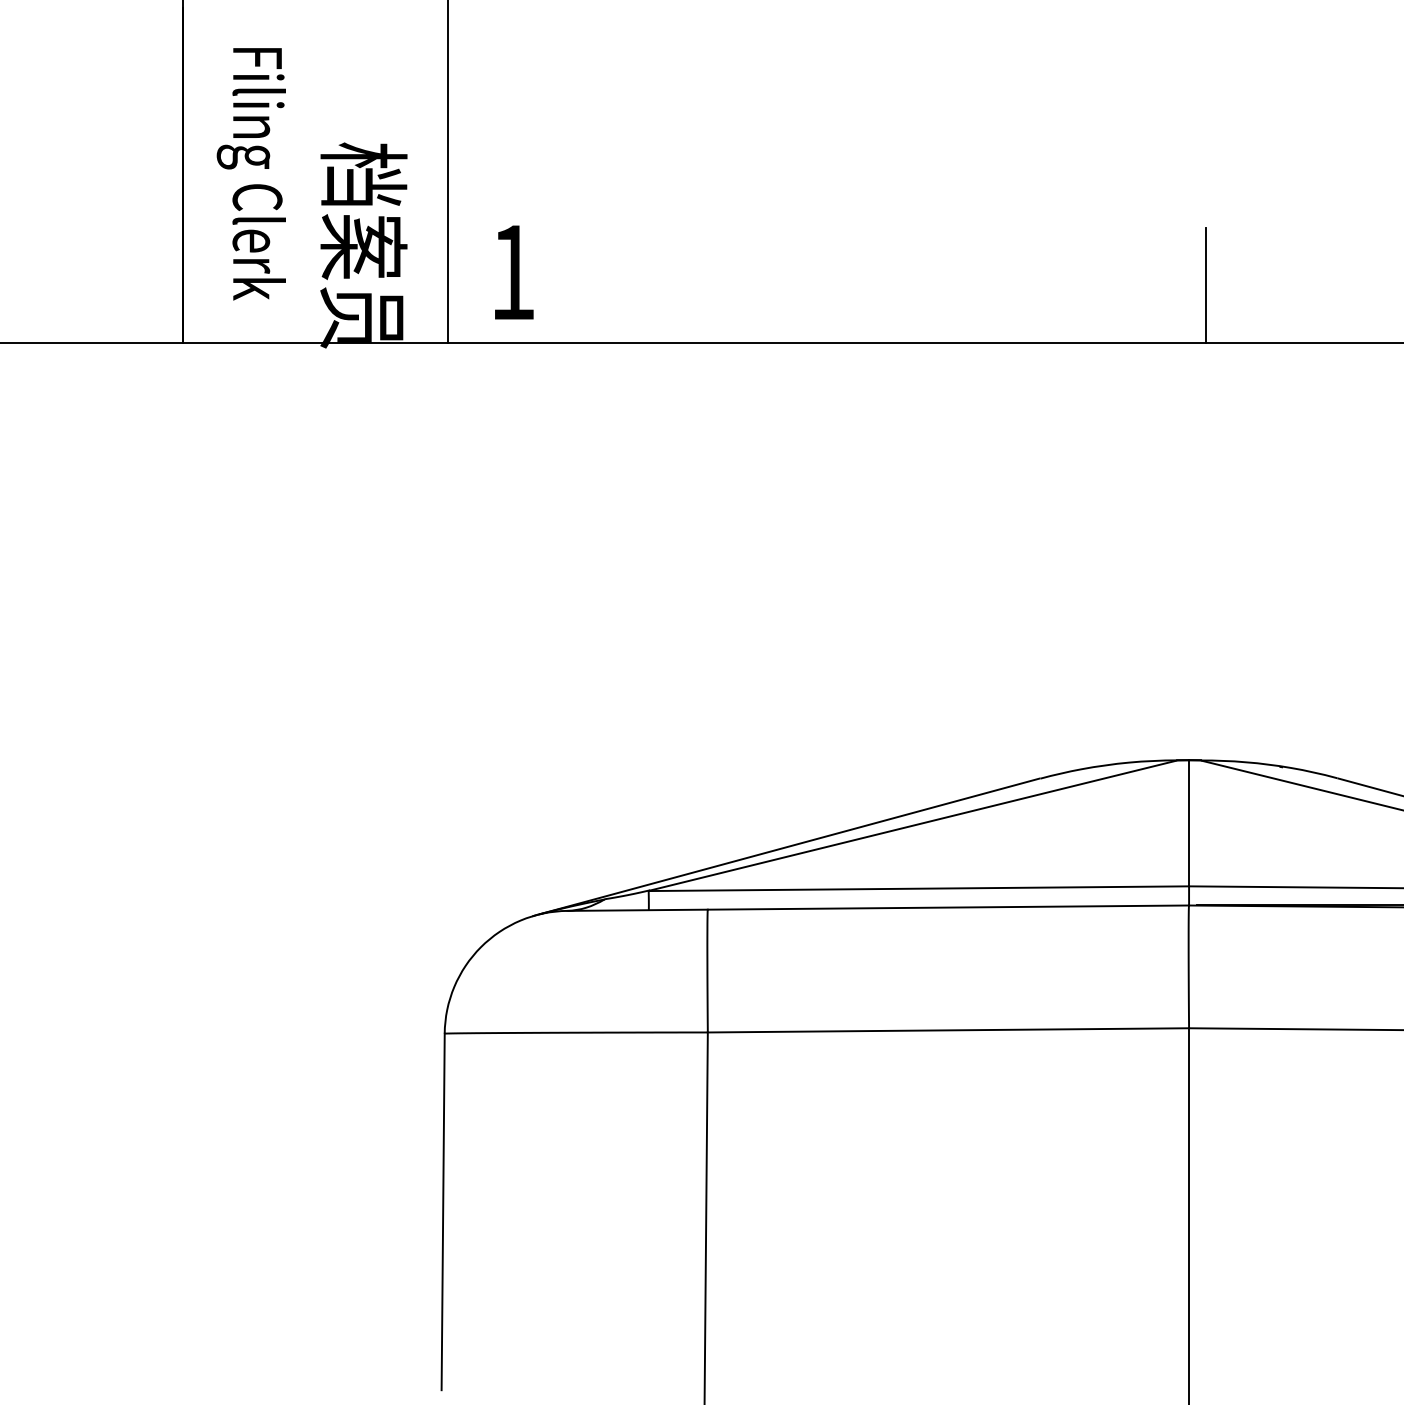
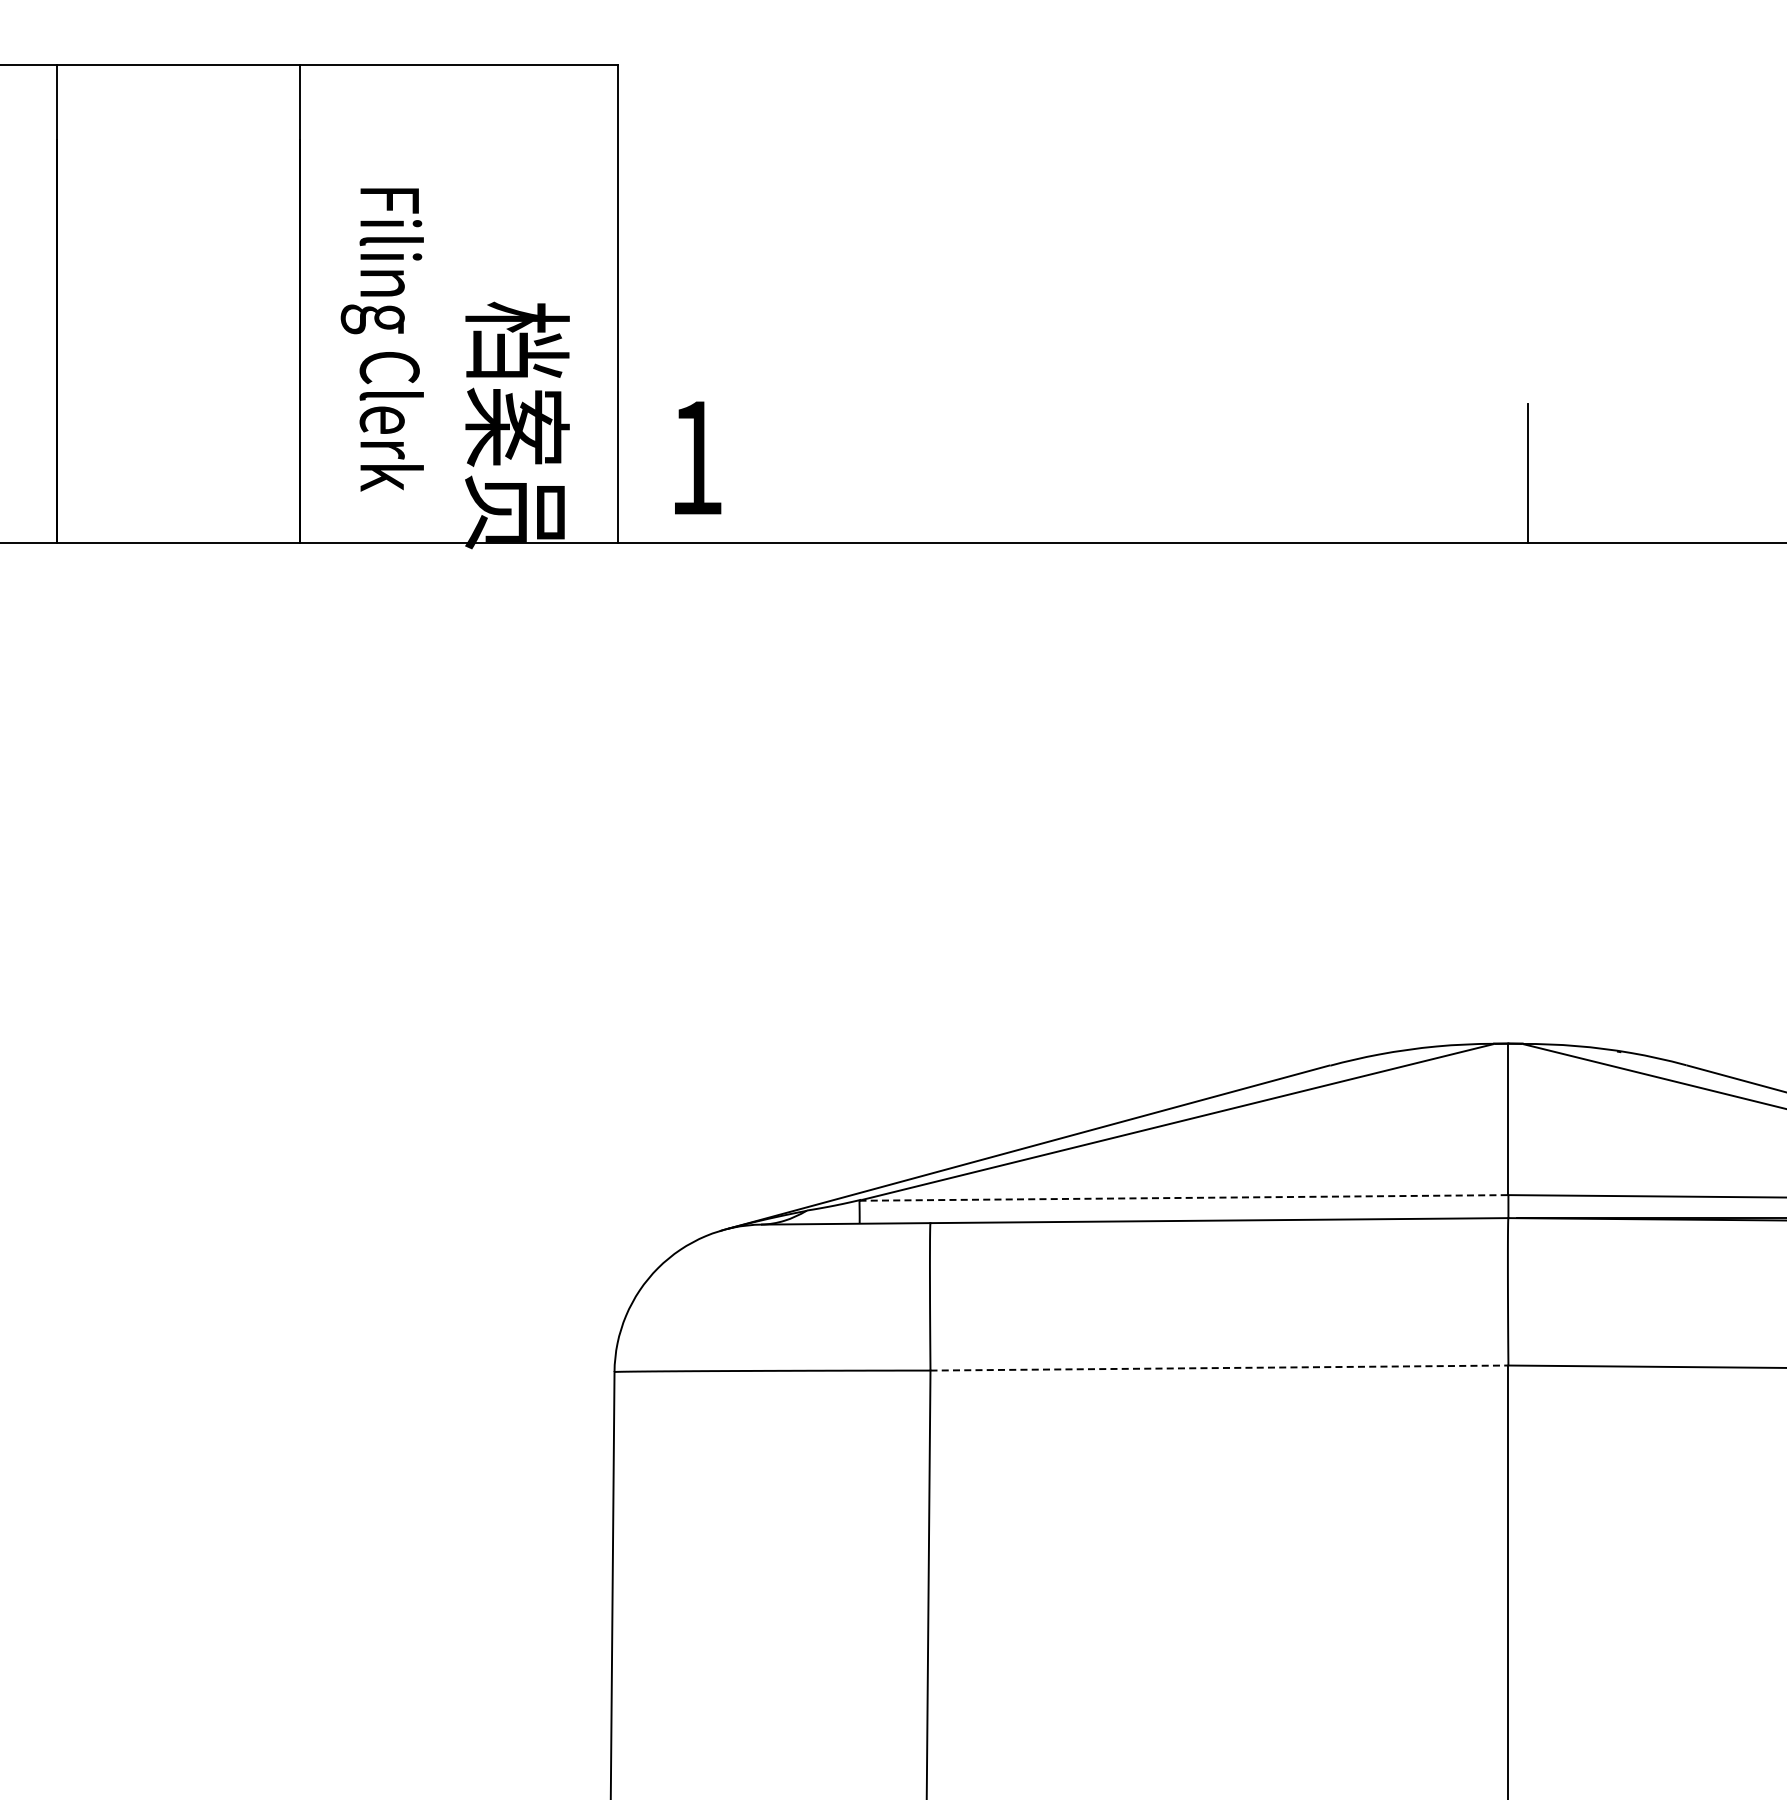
line: (919, 888) -> (1184, 1197), solid -> dashed
line: (948, 1030) -> (1219, 1368), solid -> dashed

